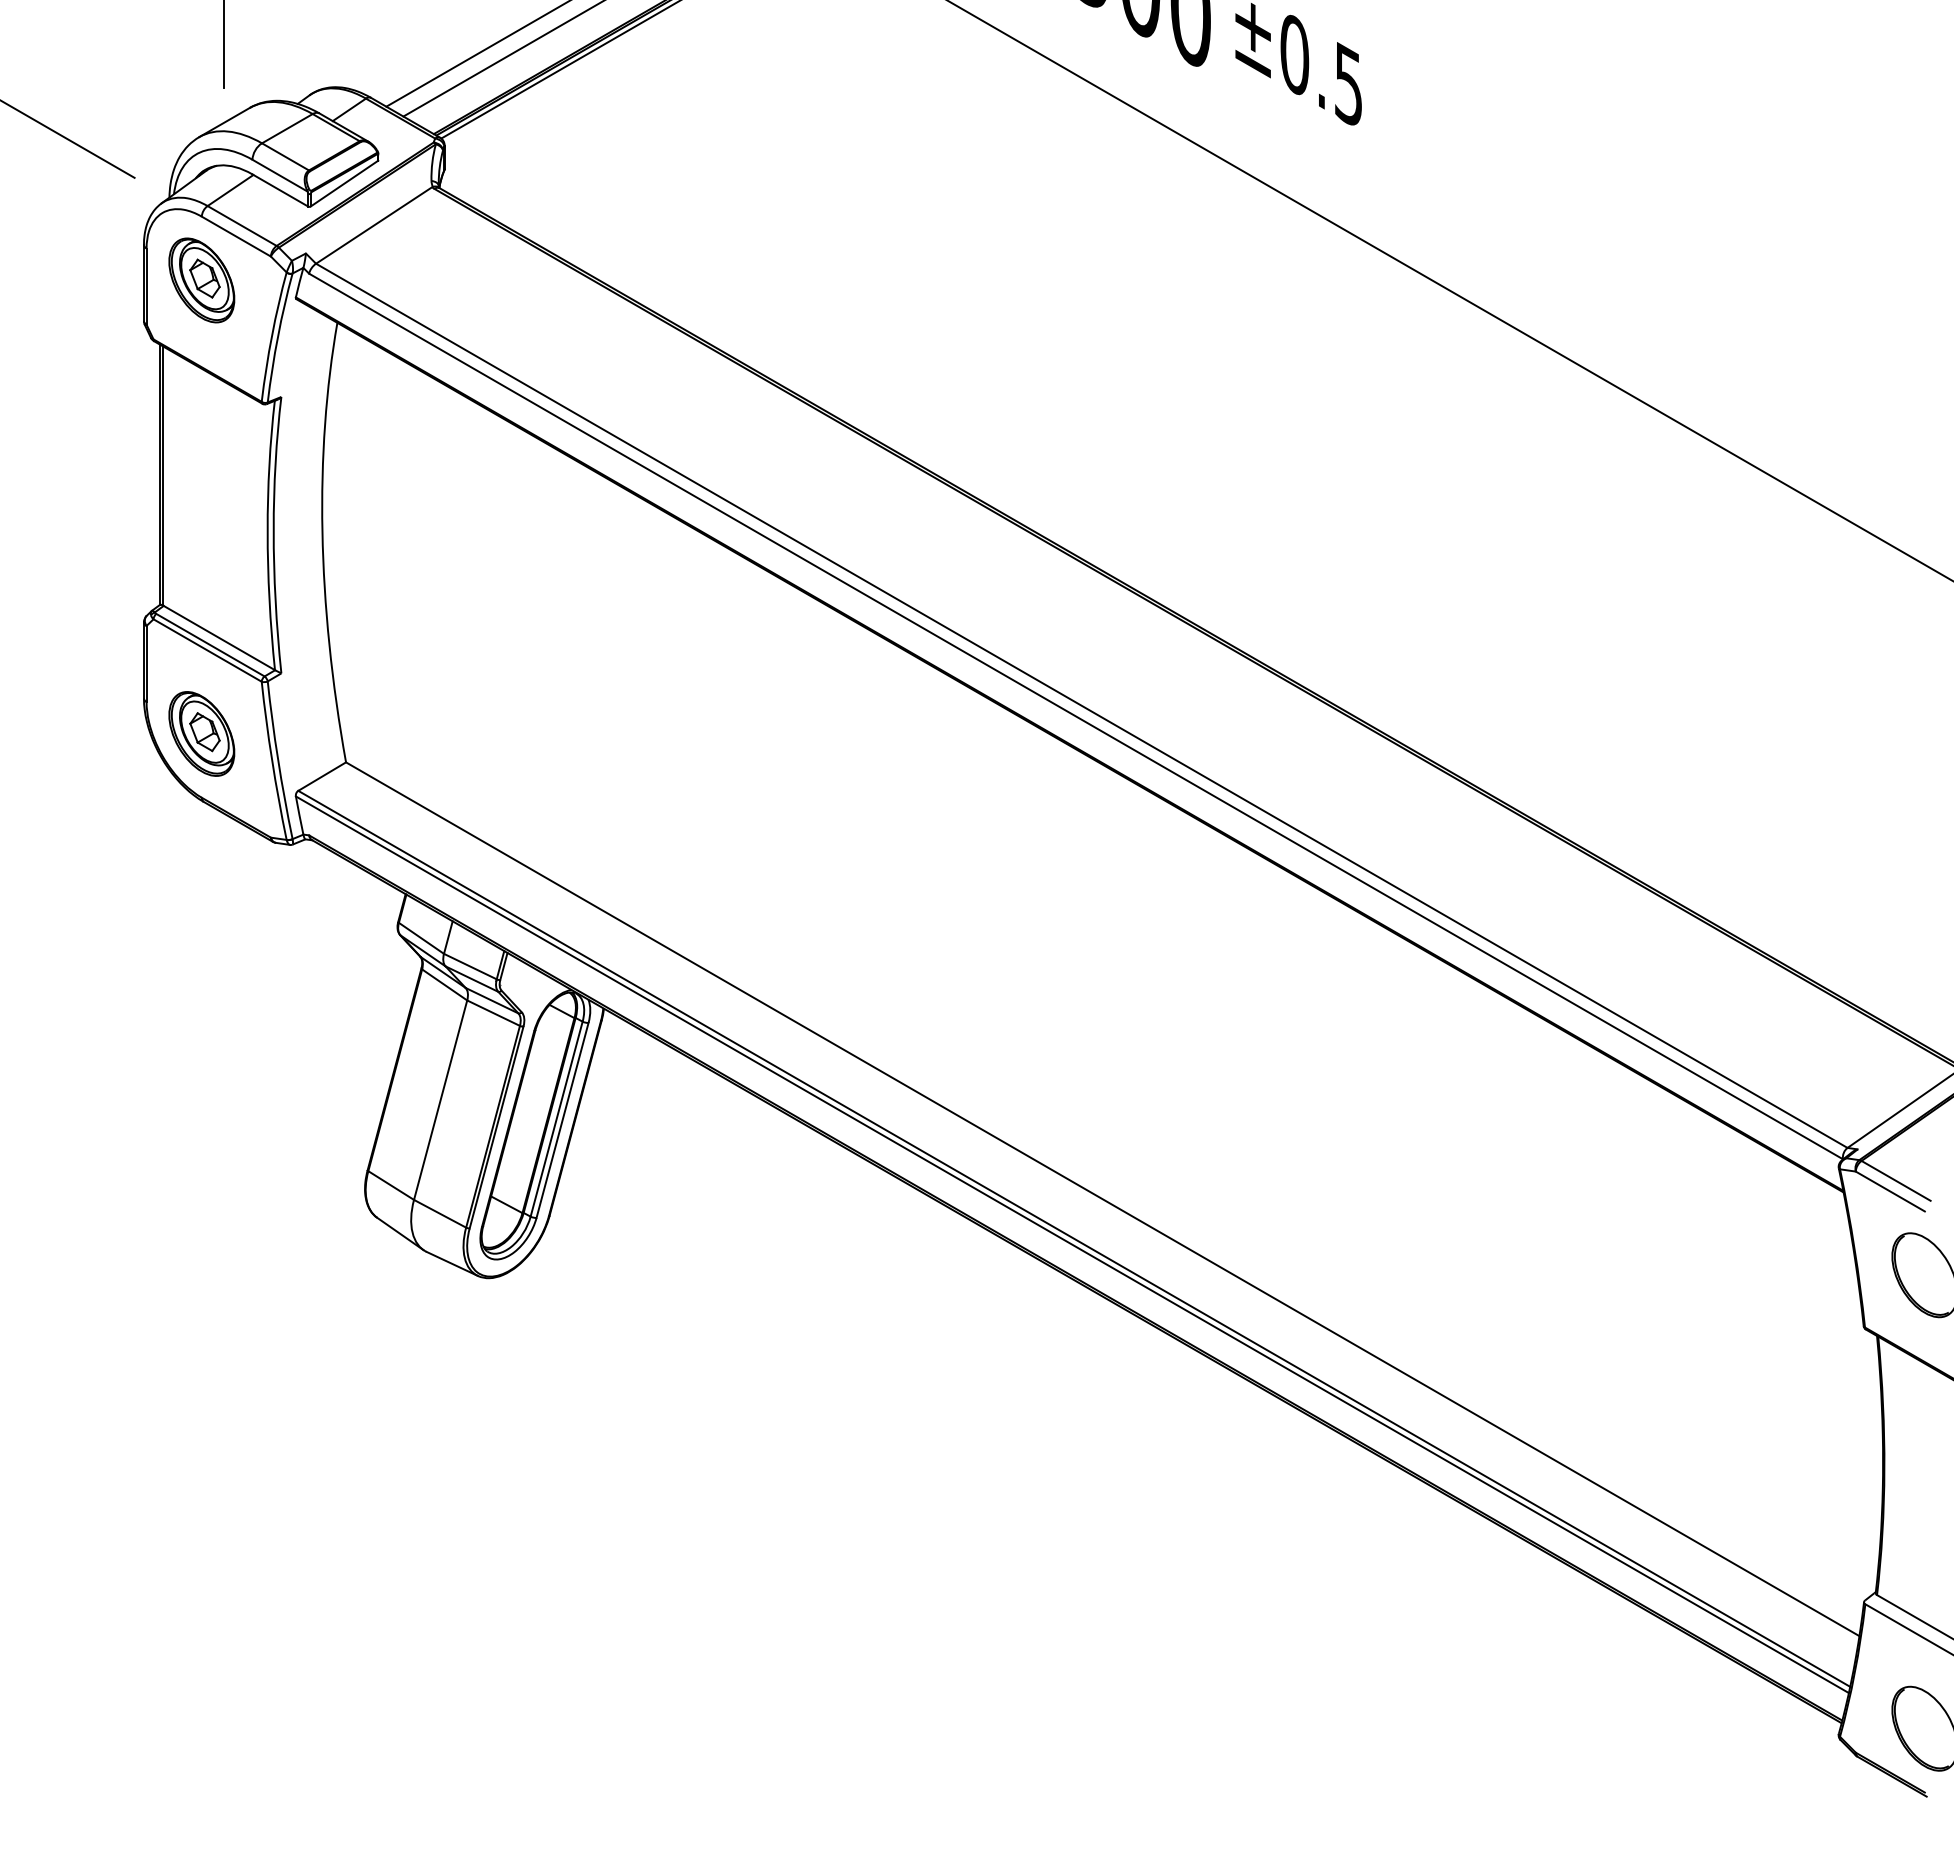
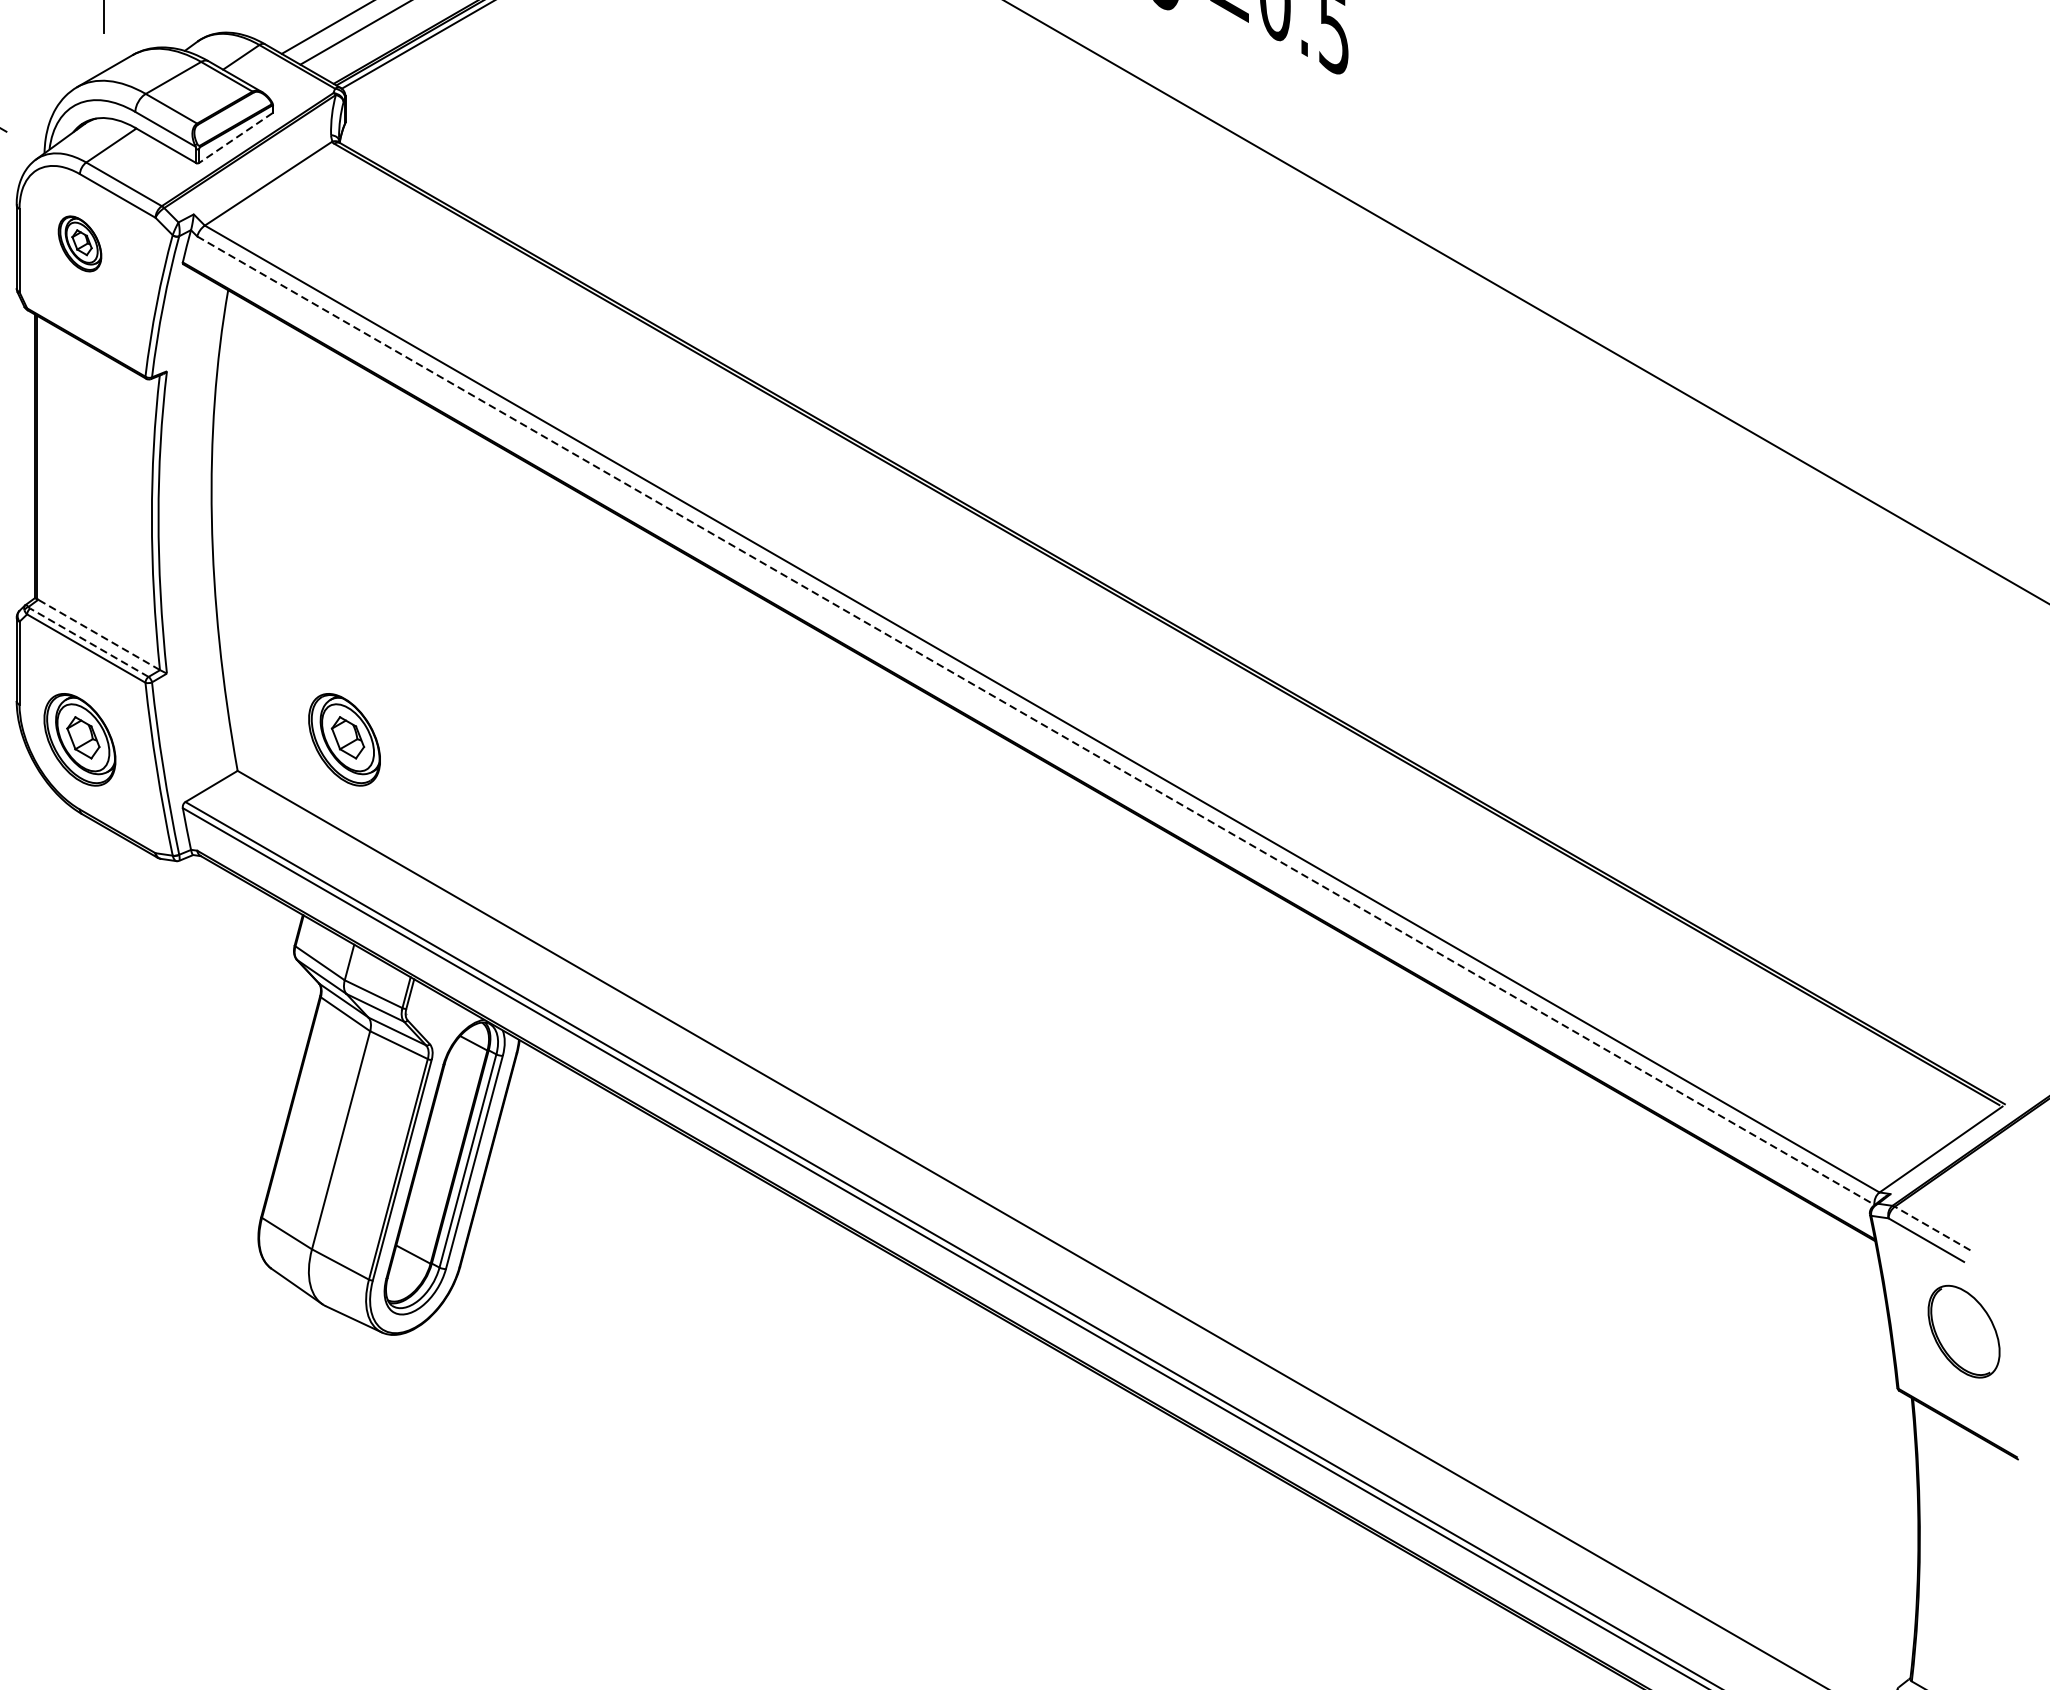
line: (344, 183) -> (235, 137), solid -> dashed
part: (201, 280) -> (79, 243), size x0.6
line: (218, 637) -> (98, 634), solid -> dashed
line: (210, 644) -> (89, 641), solid -> dashed
line: (1076, 716) -> (1036, 720), solid -> dashed
part: (443, 733) -> (344, 739), added
line: (1896, 1180) -> (1933, 1228), solid -> dashed

